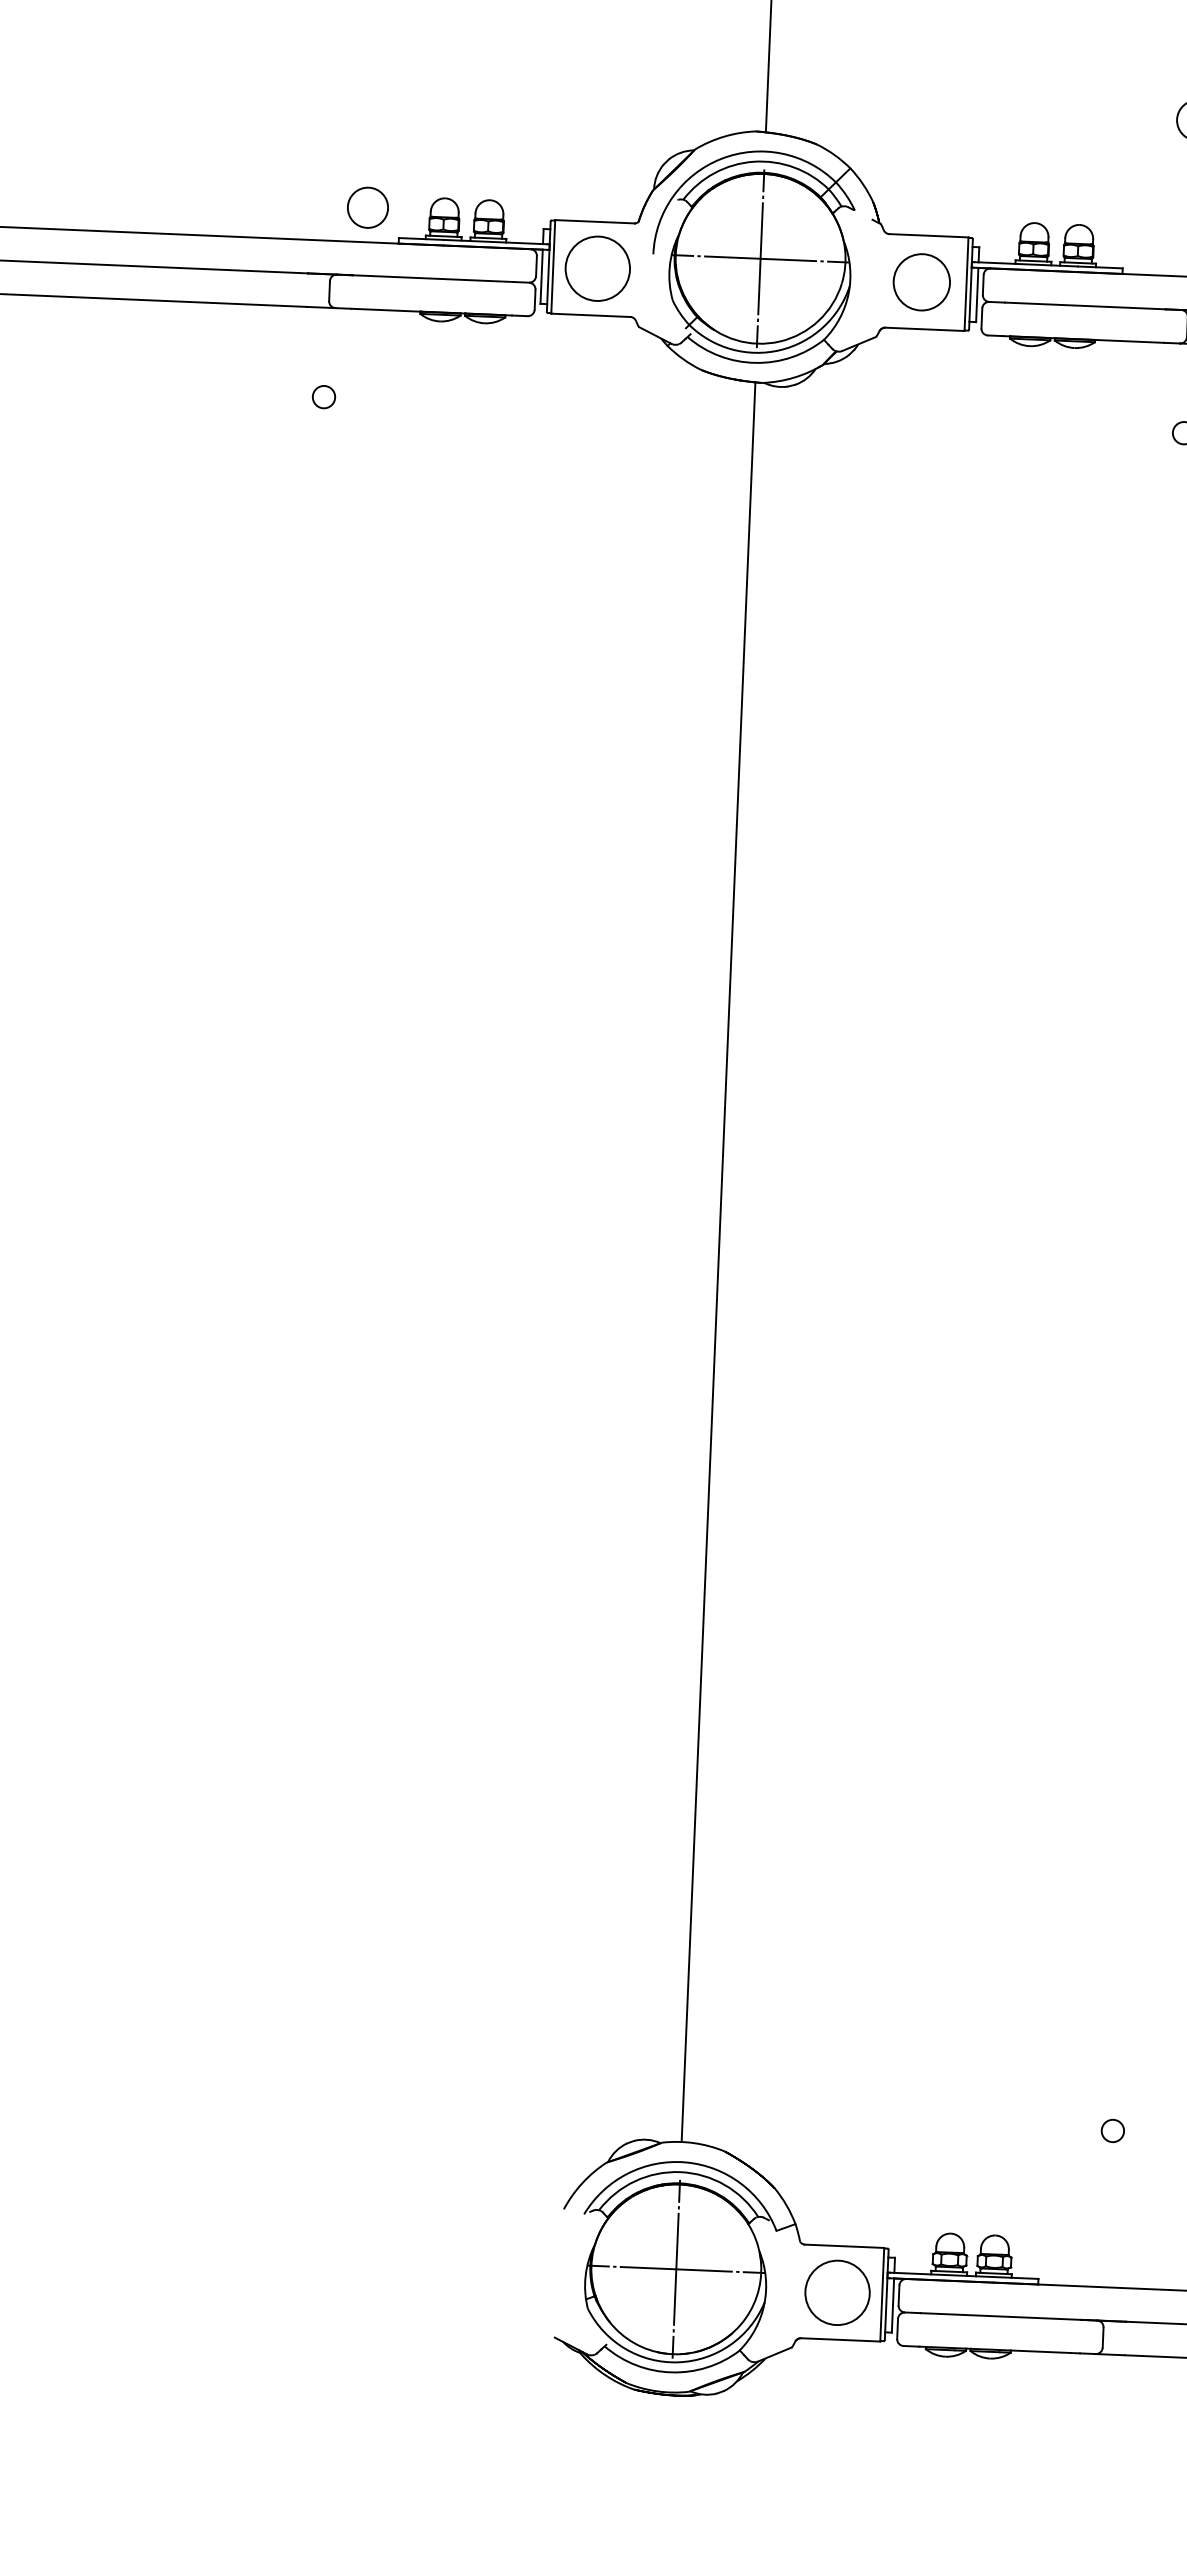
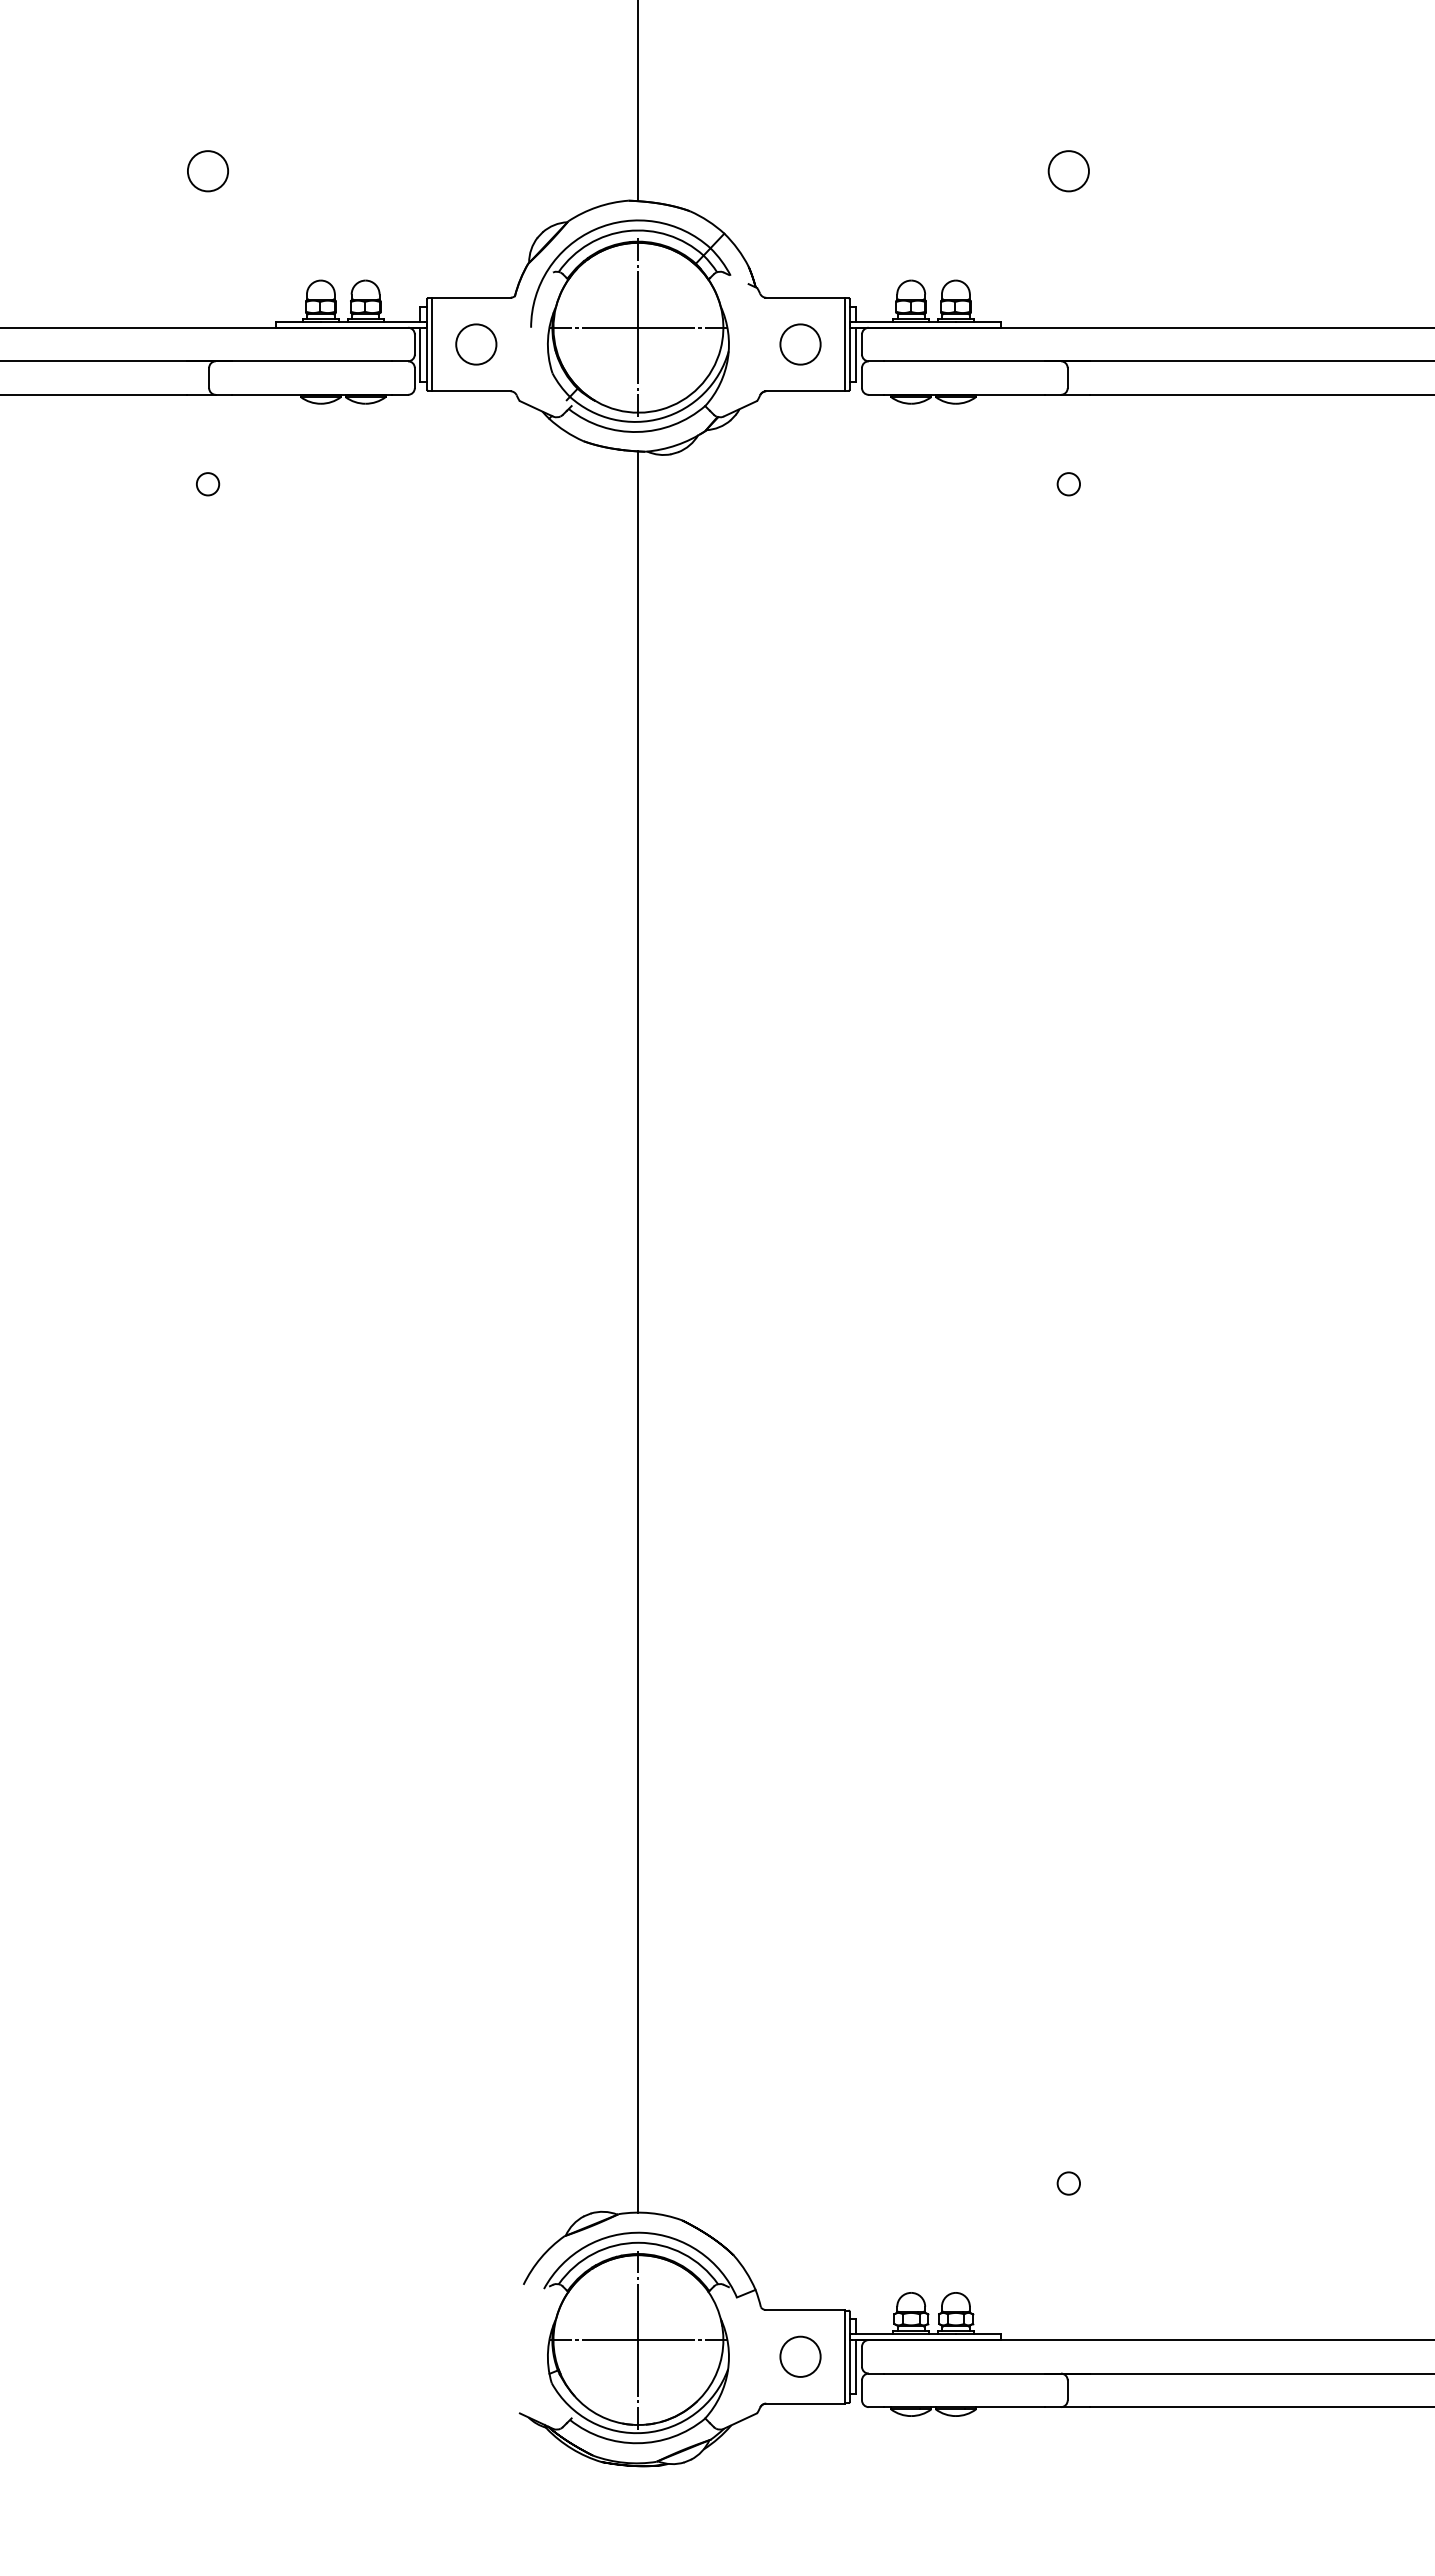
circle: (367, 208) -> (207, 171), moved
circle: (598, 268) -> (476, 344), size x0.62
circle: (921, 282) -> (800, 344), size x0.71
circle: (837, 2292) -> (800, 2356), size x0.62

